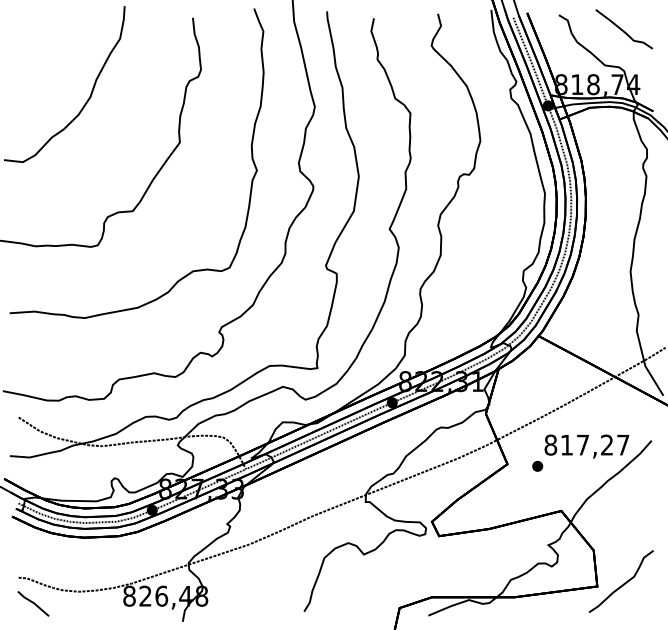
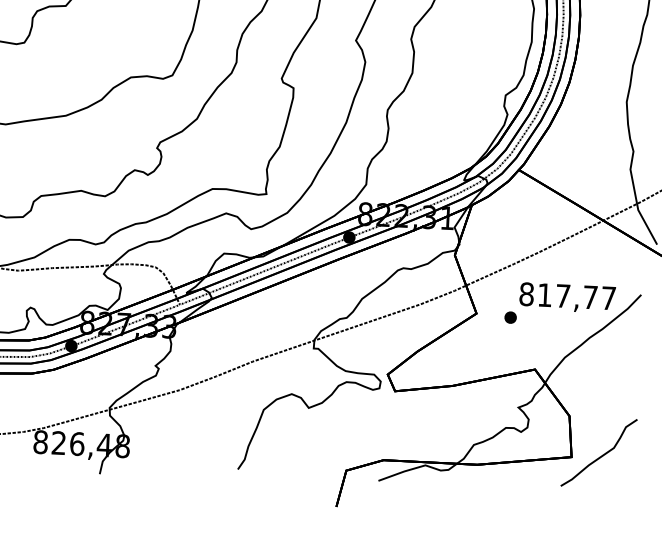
text: (607, 444) -> (591, 296), 817,27 -> 817,77

